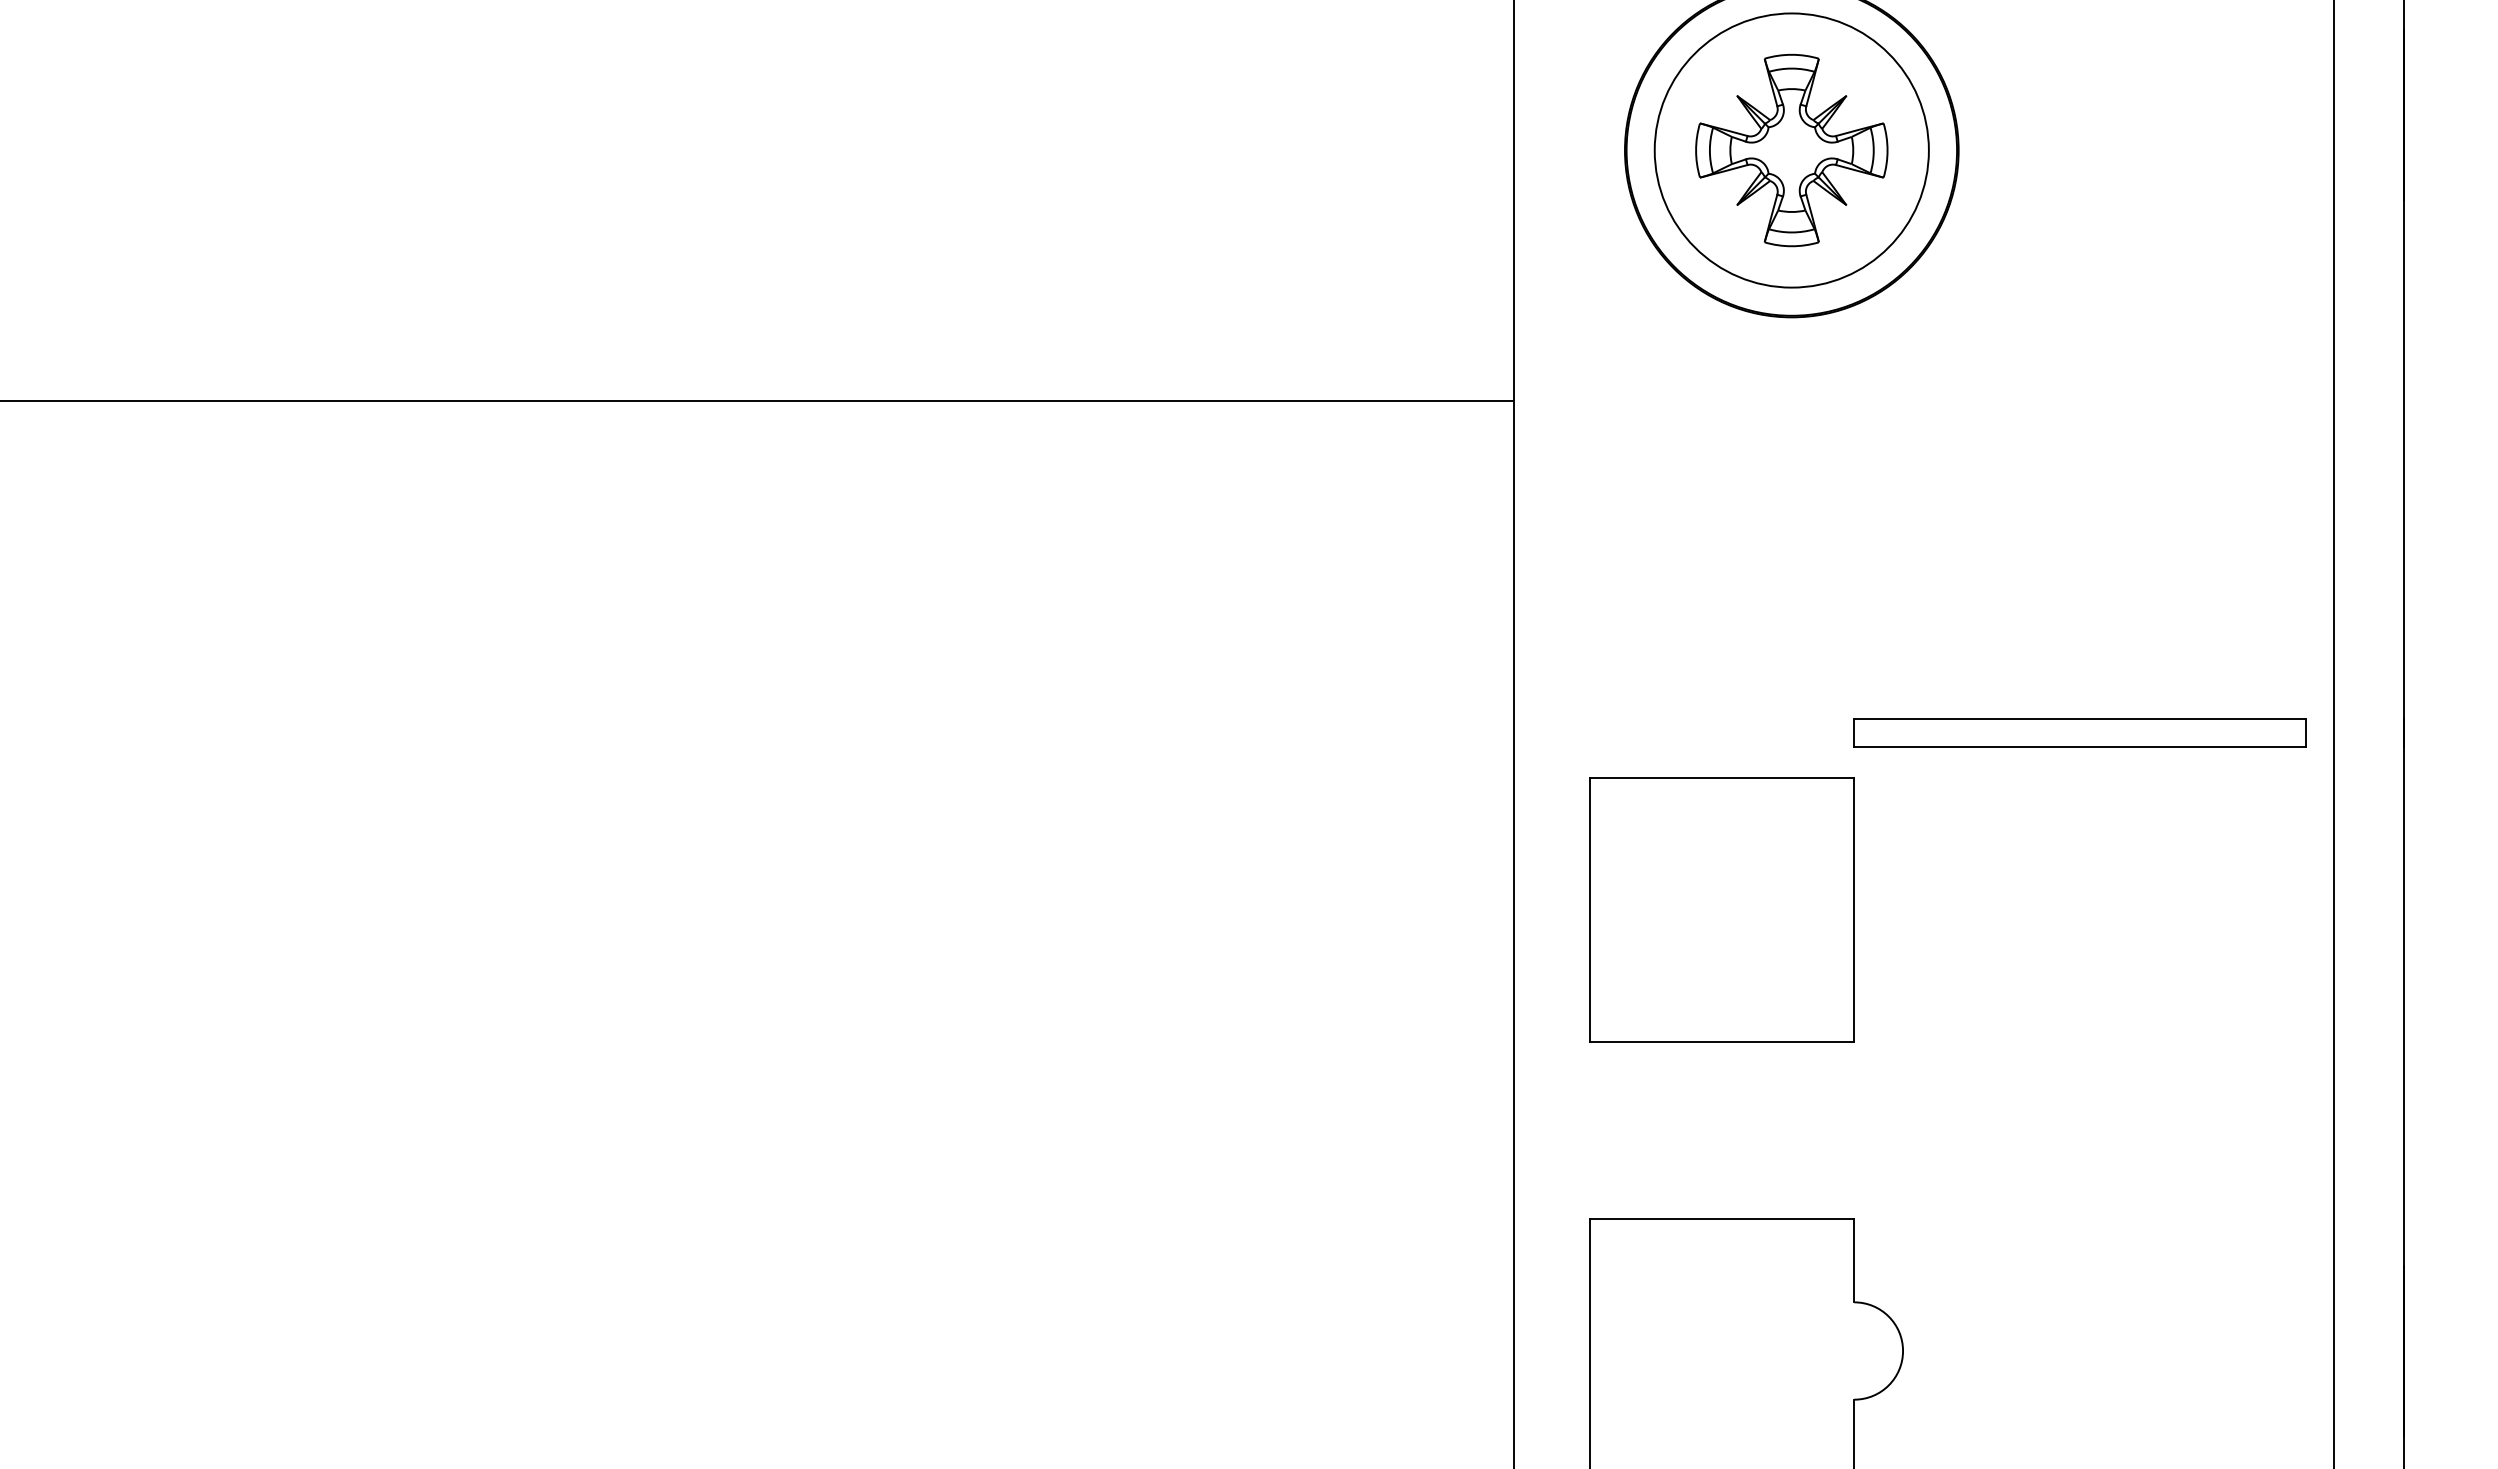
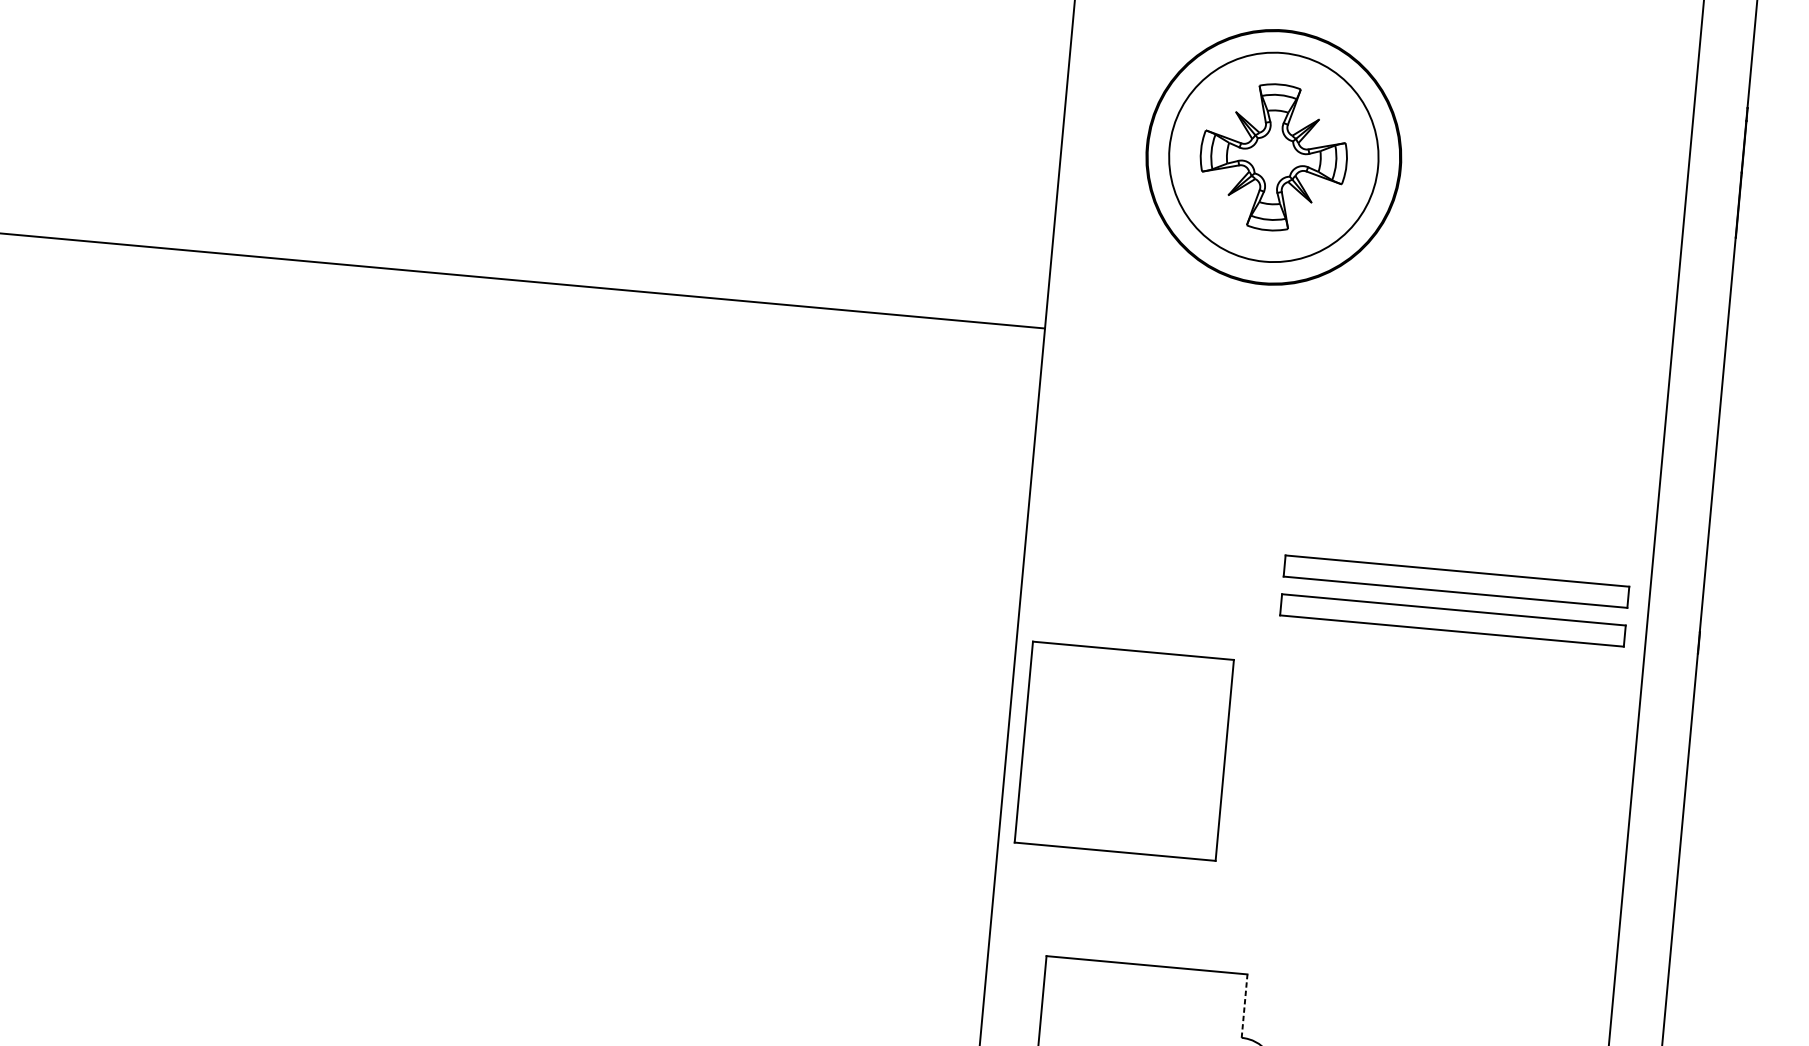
part: (2079, 681) -> (1455, 581), added
part: (1721, 909) -> (1123, 751), moved
line: (1854, 1260) -> (1244, 1006), solid -> dashed

